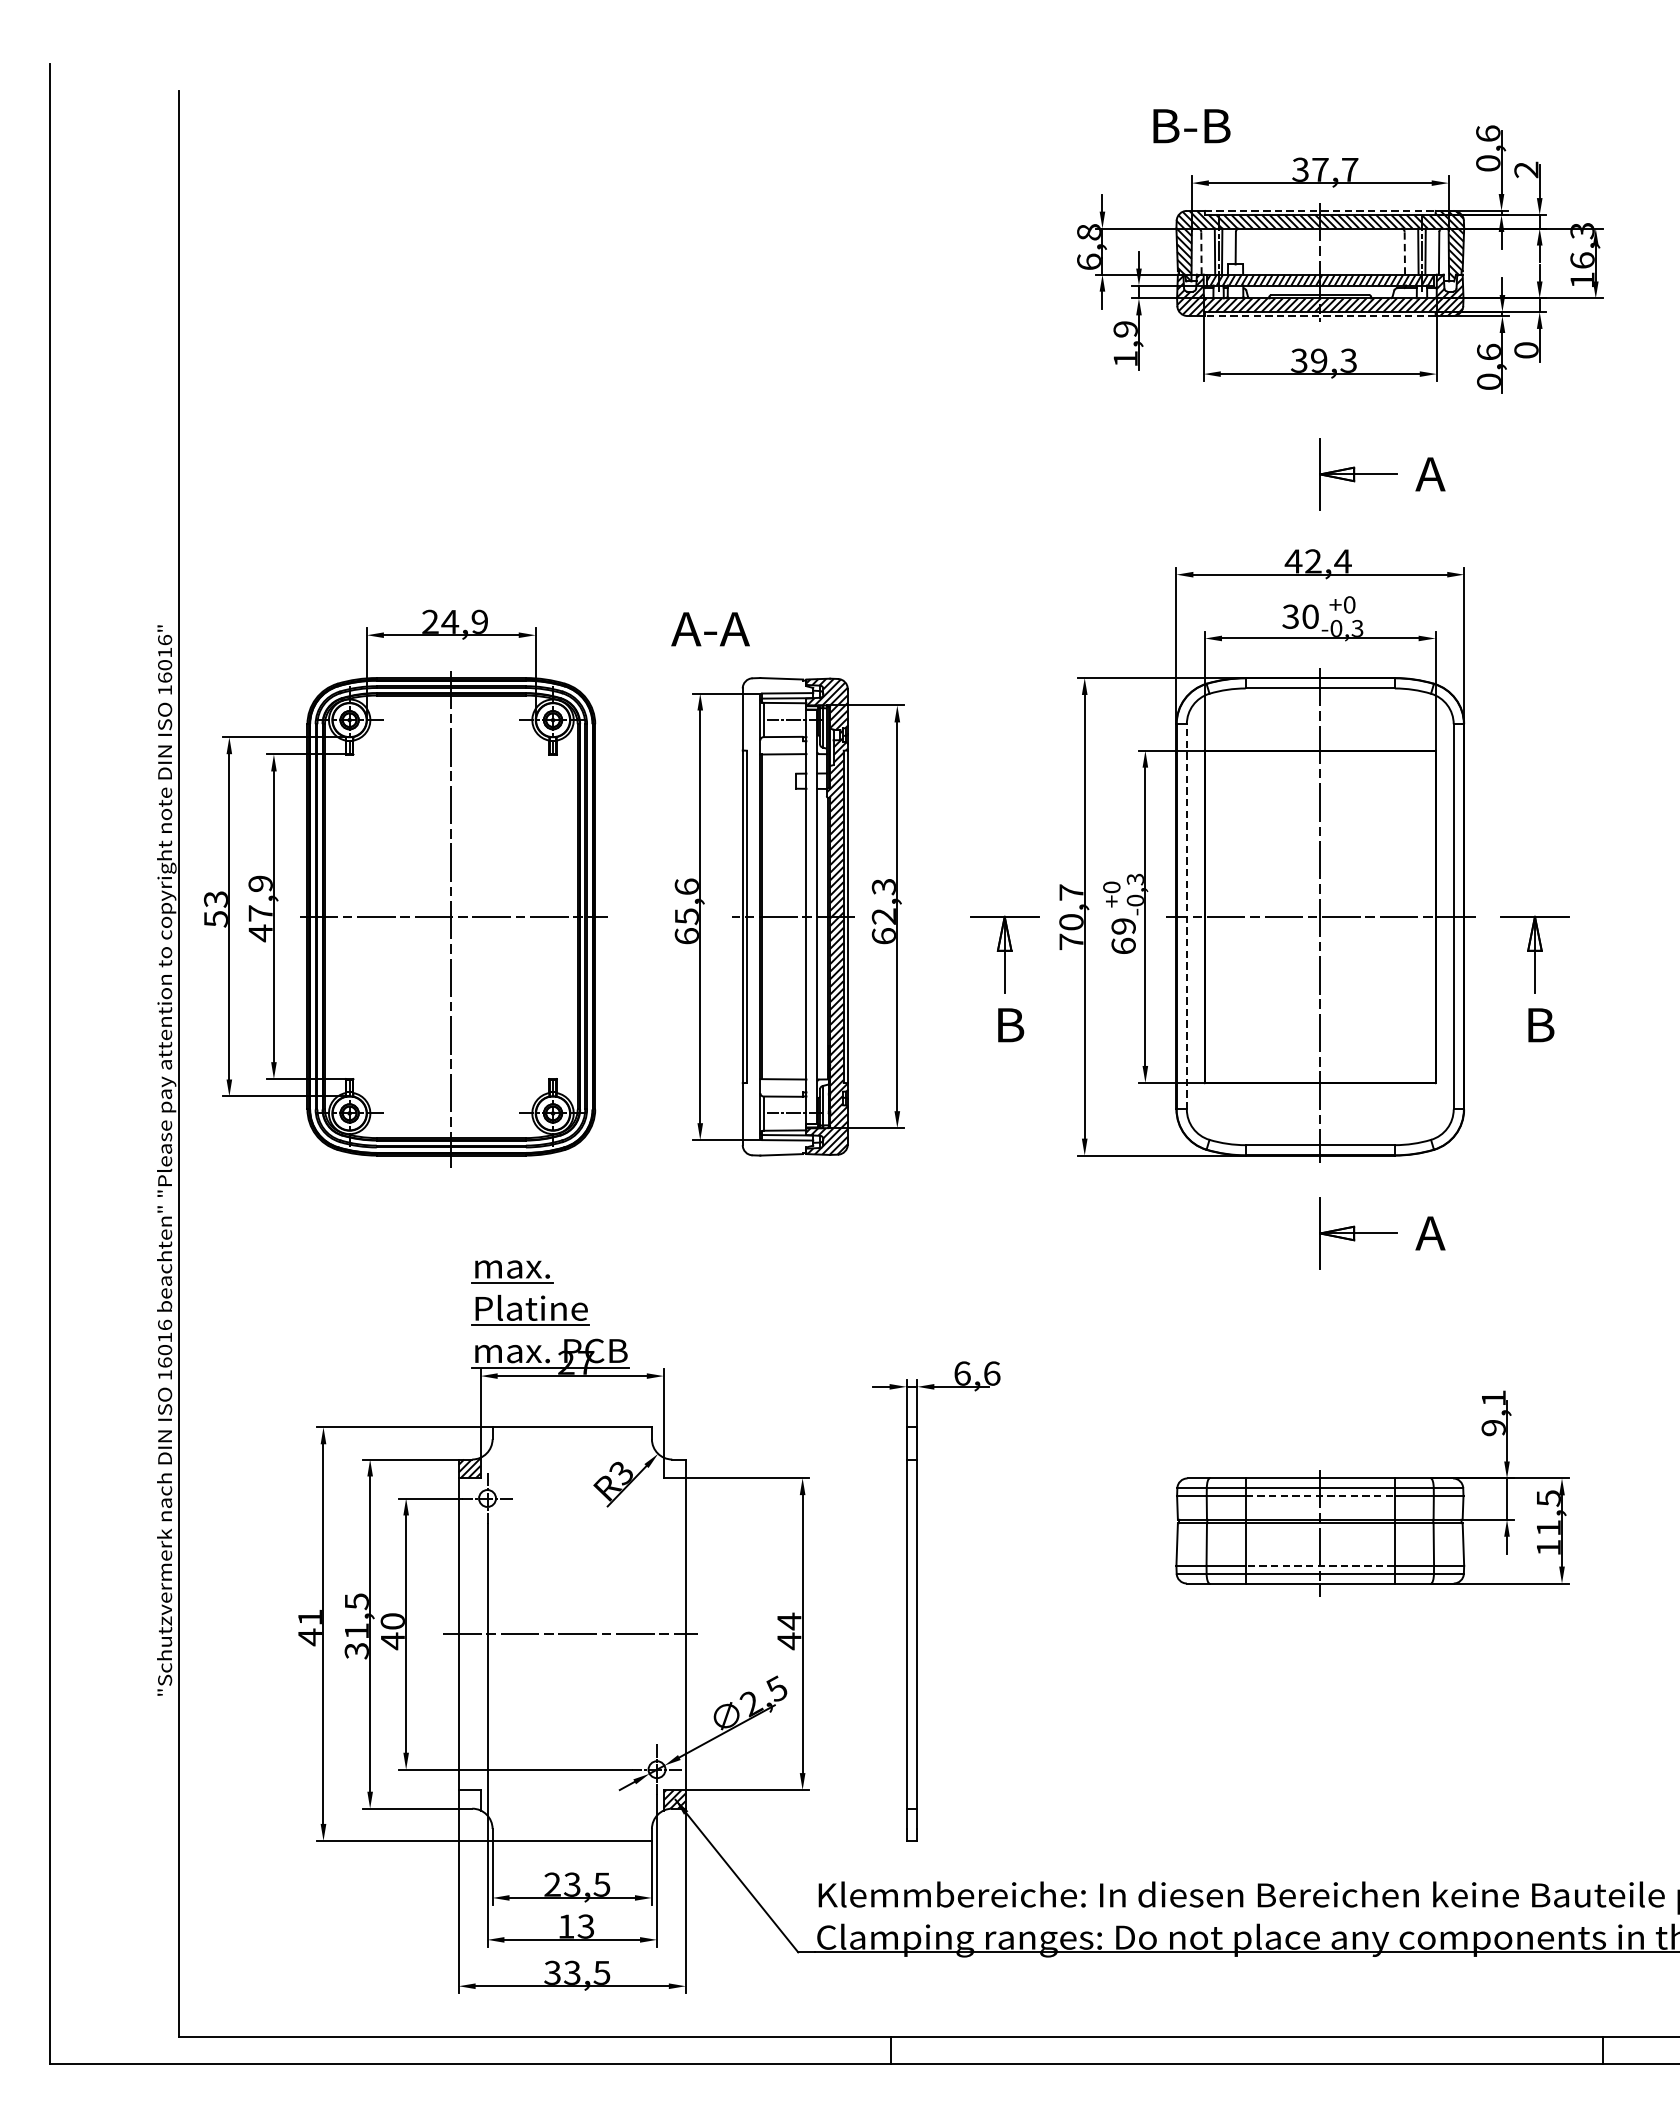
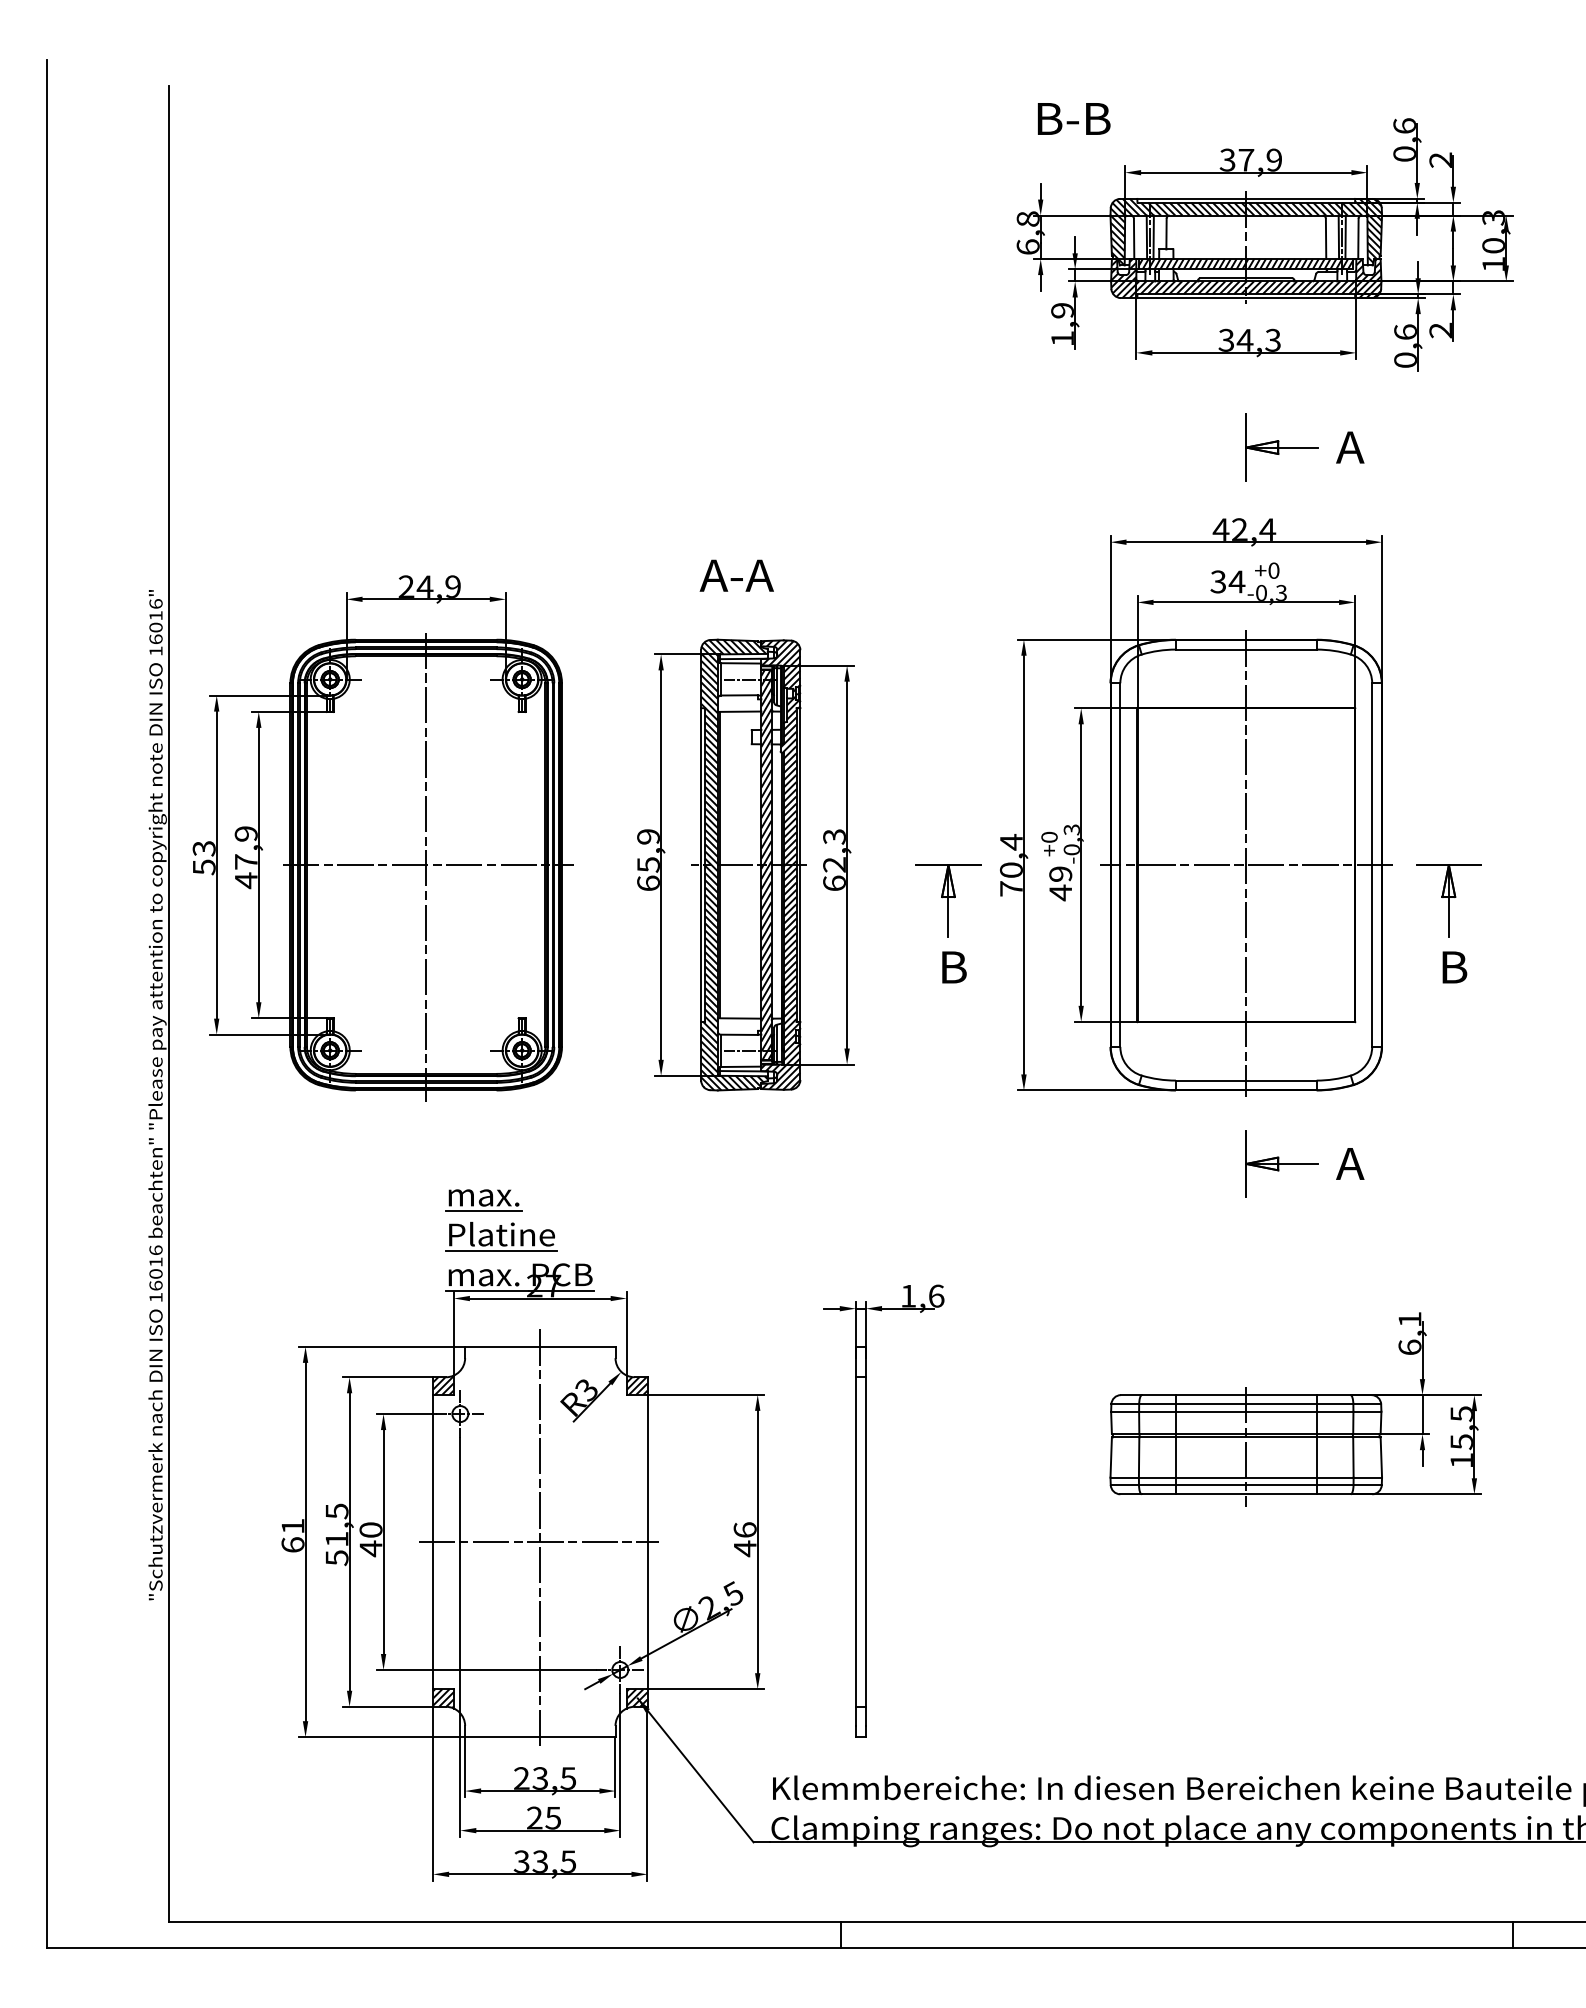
text: (1192, 125) -> (1074, 118), moved
text: (1350, 169) -> (1274, 159), 37,7 -> 37,9
line: (1320, 210) -> (1246, 198), dashed -> solid
line: (1201, 252) -> (1134, 238), dashed -> solid
line: (1405, 252) -> (1326, 238), dashed -> solid
text: (1582, 260) -> (1493, 245), 16,3 -> 10,3
line: (1320, 316) -> (1246, 298), dashed -> solid
text: (1526, 350) -> (1440, 330), 0 -> 2
text: (1318, 359) -> (1244, 339), 39,3 -> 34,3
text: (1309, 616) -> (1236, 581), 30 -> 34
text: (710, 629) -> (736, 575), moved
text: (686, 886) -> (648, 836), 65,6 -> 65,9
text: (1071, 892) -> (1011, 842), 70,7 -> 70,4
hatch: (778, 916) -> (734, 864), added
hatch: (811, 916) -> (766, 864), added
line: (1187, 917) -> (1120, 865), dashed -> solid
text: (1123, 945) -> (1060, 892), 69 -> 49
text: (962, 1372) -> (908, 1295), 6,6 -> 1,6
text: (1493, 1427) -> (1409, 1347), 9,1 -> 6,1
hatch: (674, 1467) -> (636, 1384), added
line: (1320, 1495) -> (1246, 1411), dashed -> solid
text: (1548, 1528) -> (1461, 1442), 11,5 -> 15,5
line: (1319, 1565) -> (1245, 1477), dashed -> solid
text: (788, 1620) -> (744, 1529), 44 -> 46
line: (572, 1629) -> (540, 1537), added
text: (309, 1636) -> (292, 1544), 41 -> 61
text: (356, 1650) -> (336, 1557), 31,5 -> 51,5
hatch: (469, 1799) -> (443, 1698), added
text: (575, 1925) -> (543, 1817), 13 -> 25

